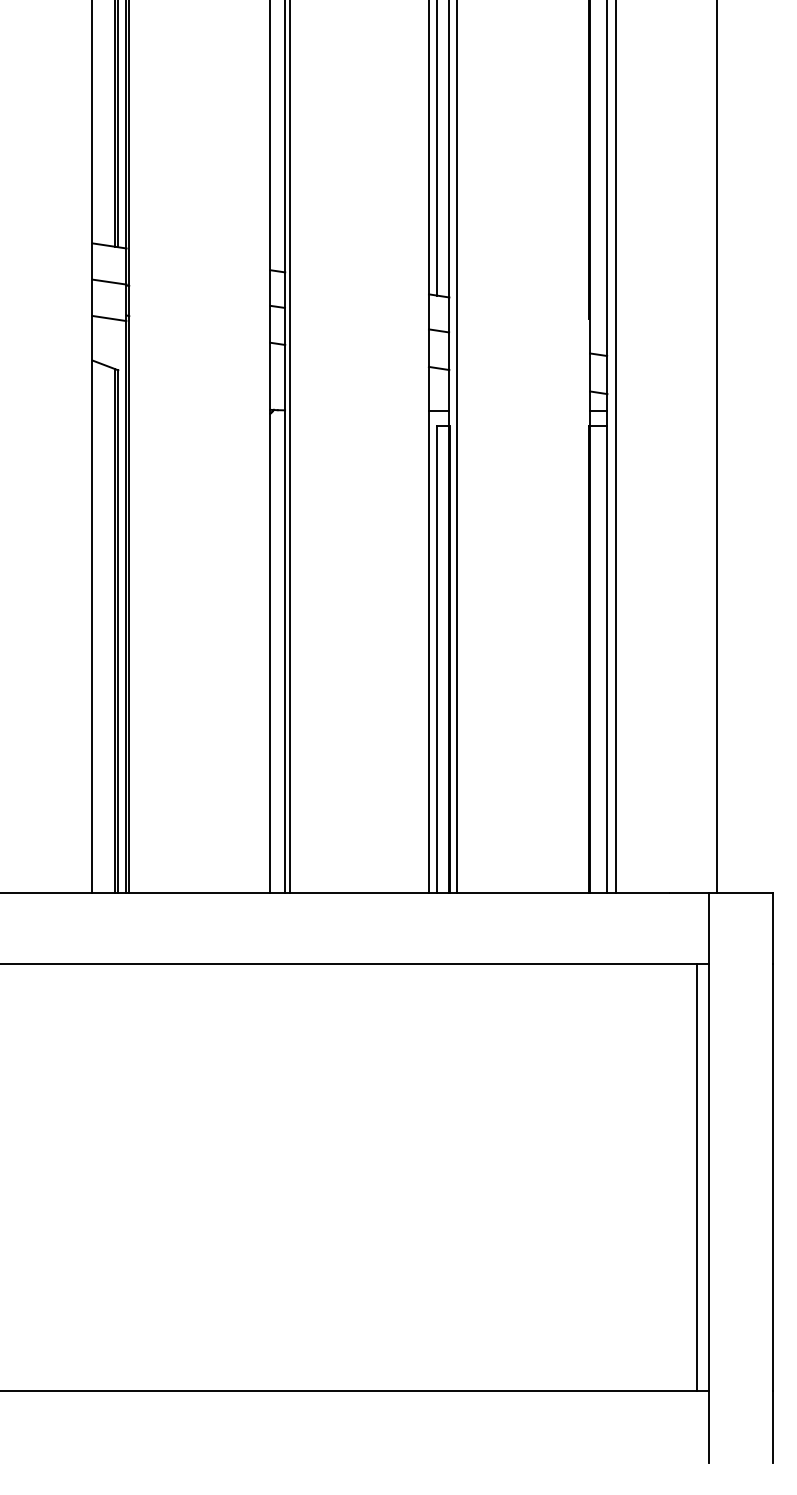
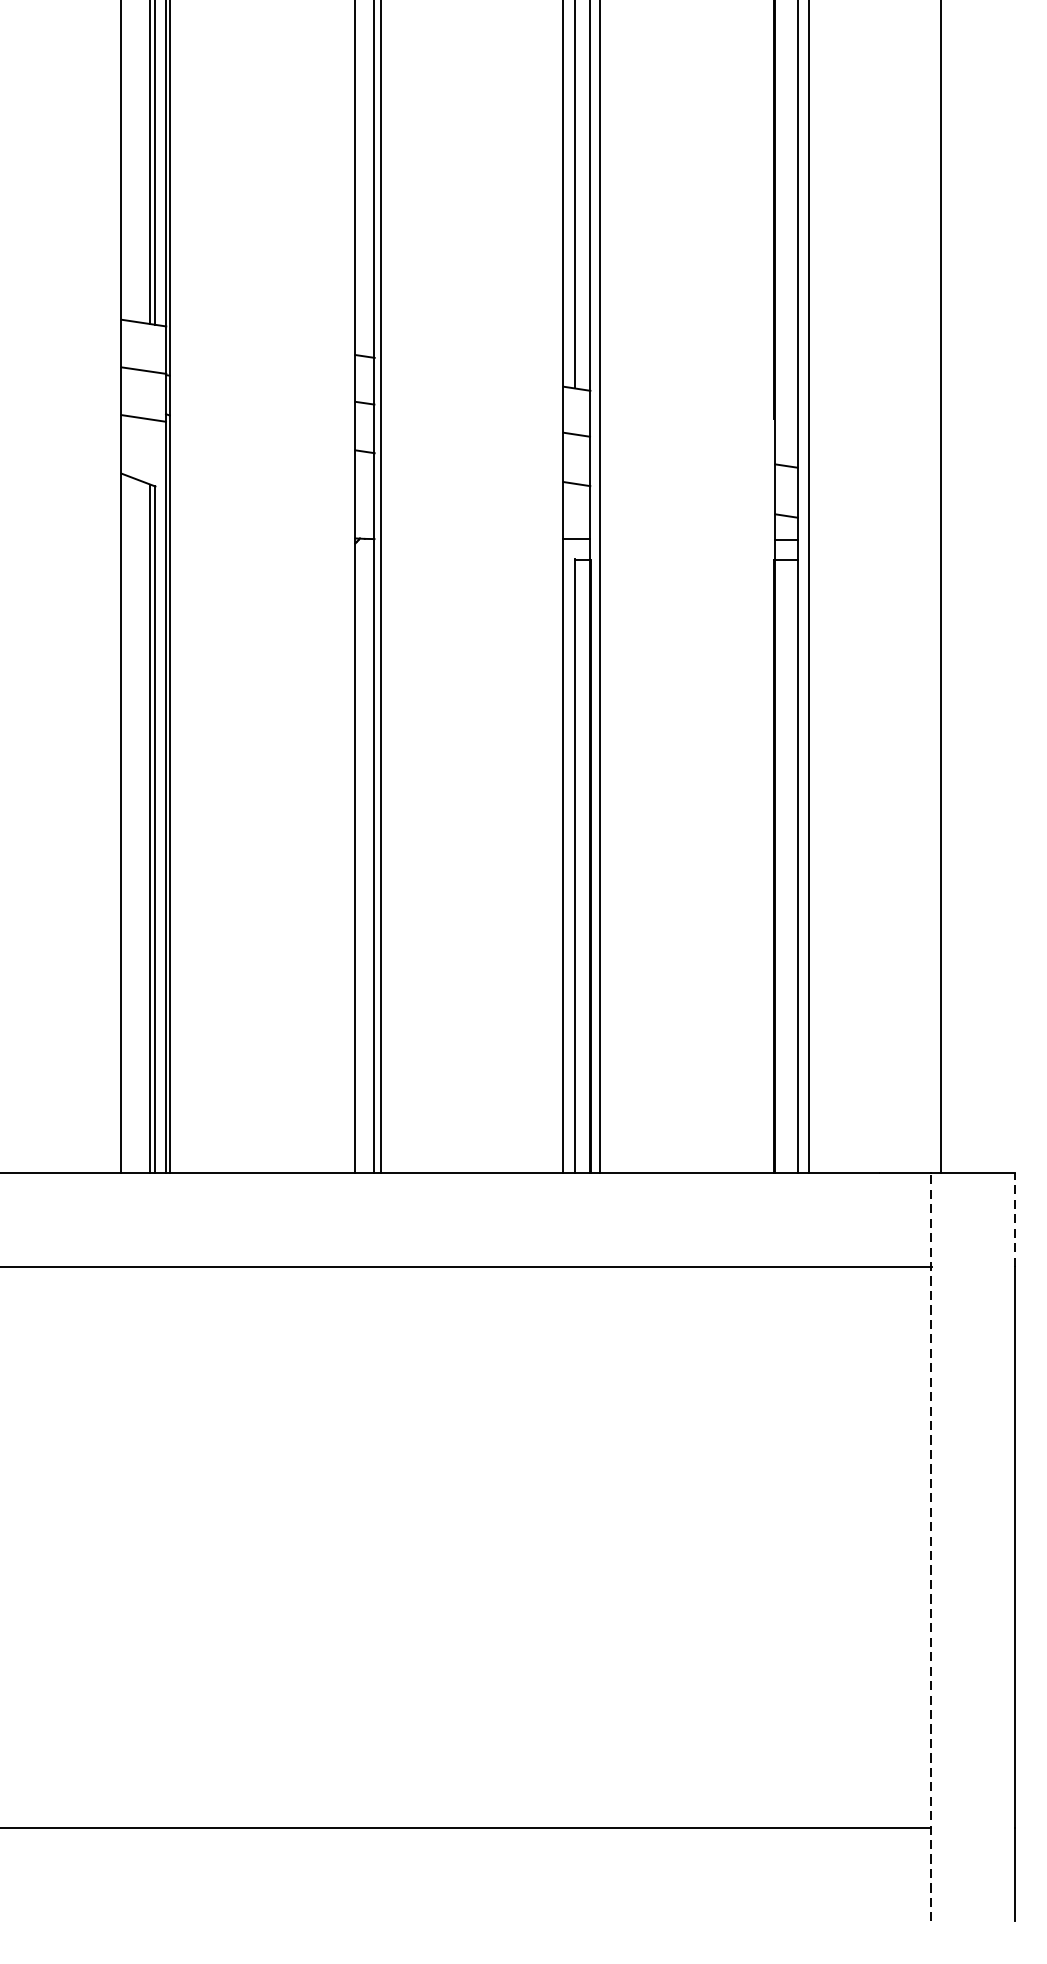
line: (772, 928) -> (1014, 1219), solid -> dashed
line: (696, 1177) -> (914, 1546), removed
line: (709, 1177) -> (932, 1546), solid -> dashed

